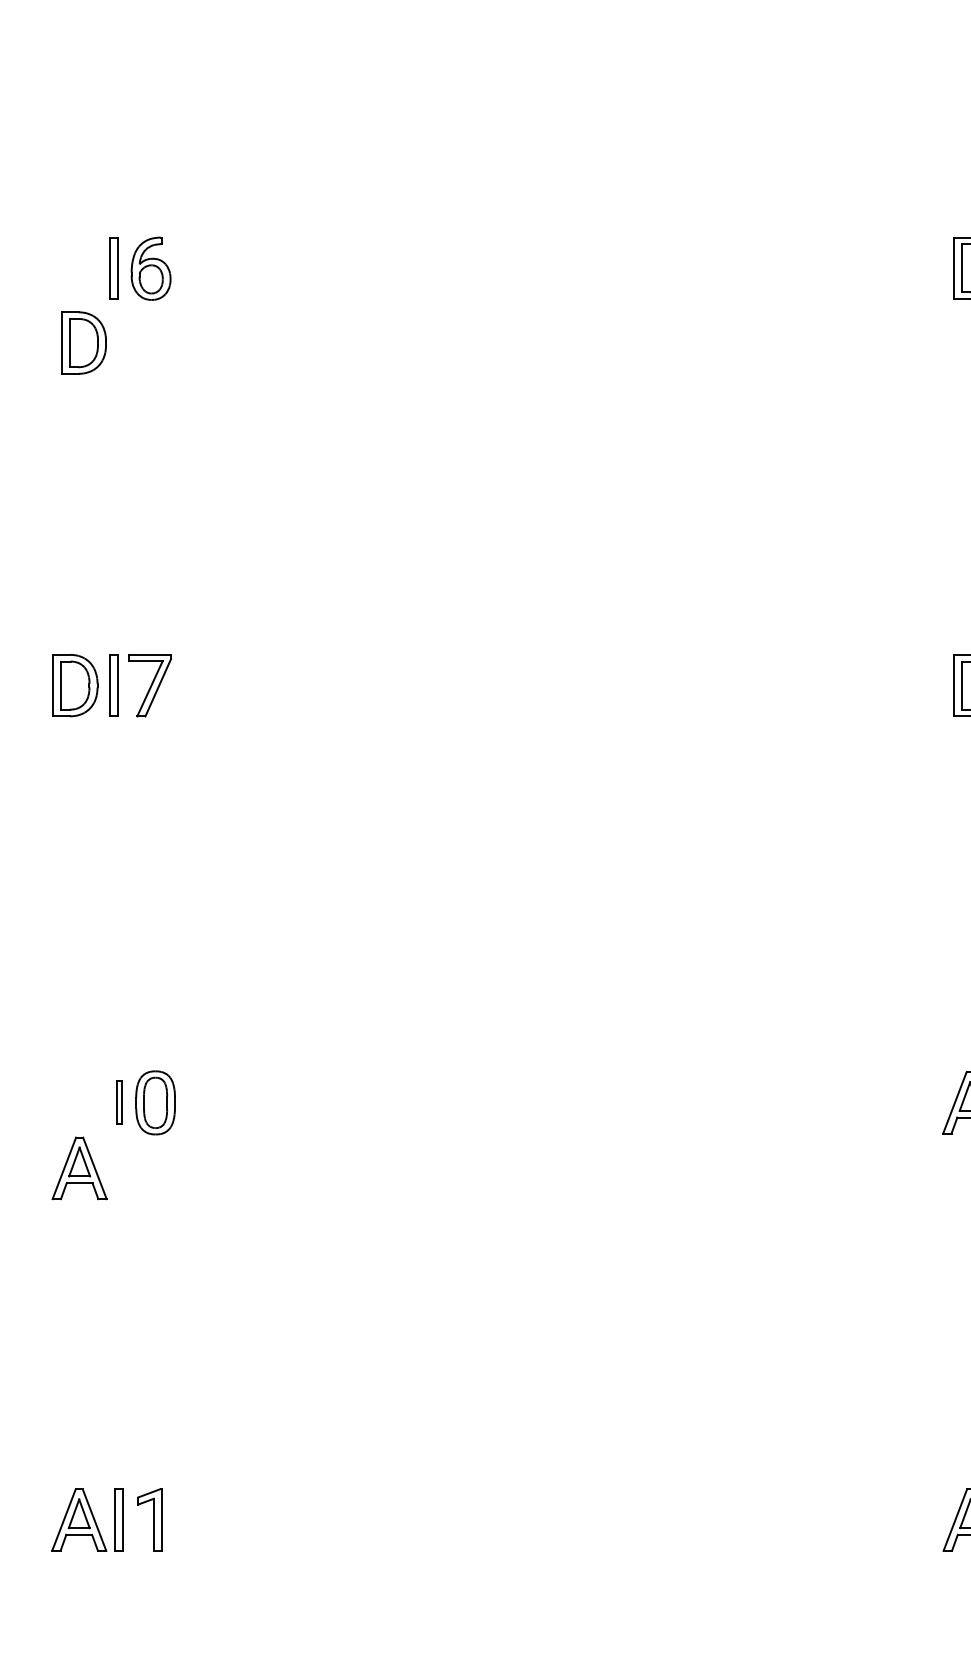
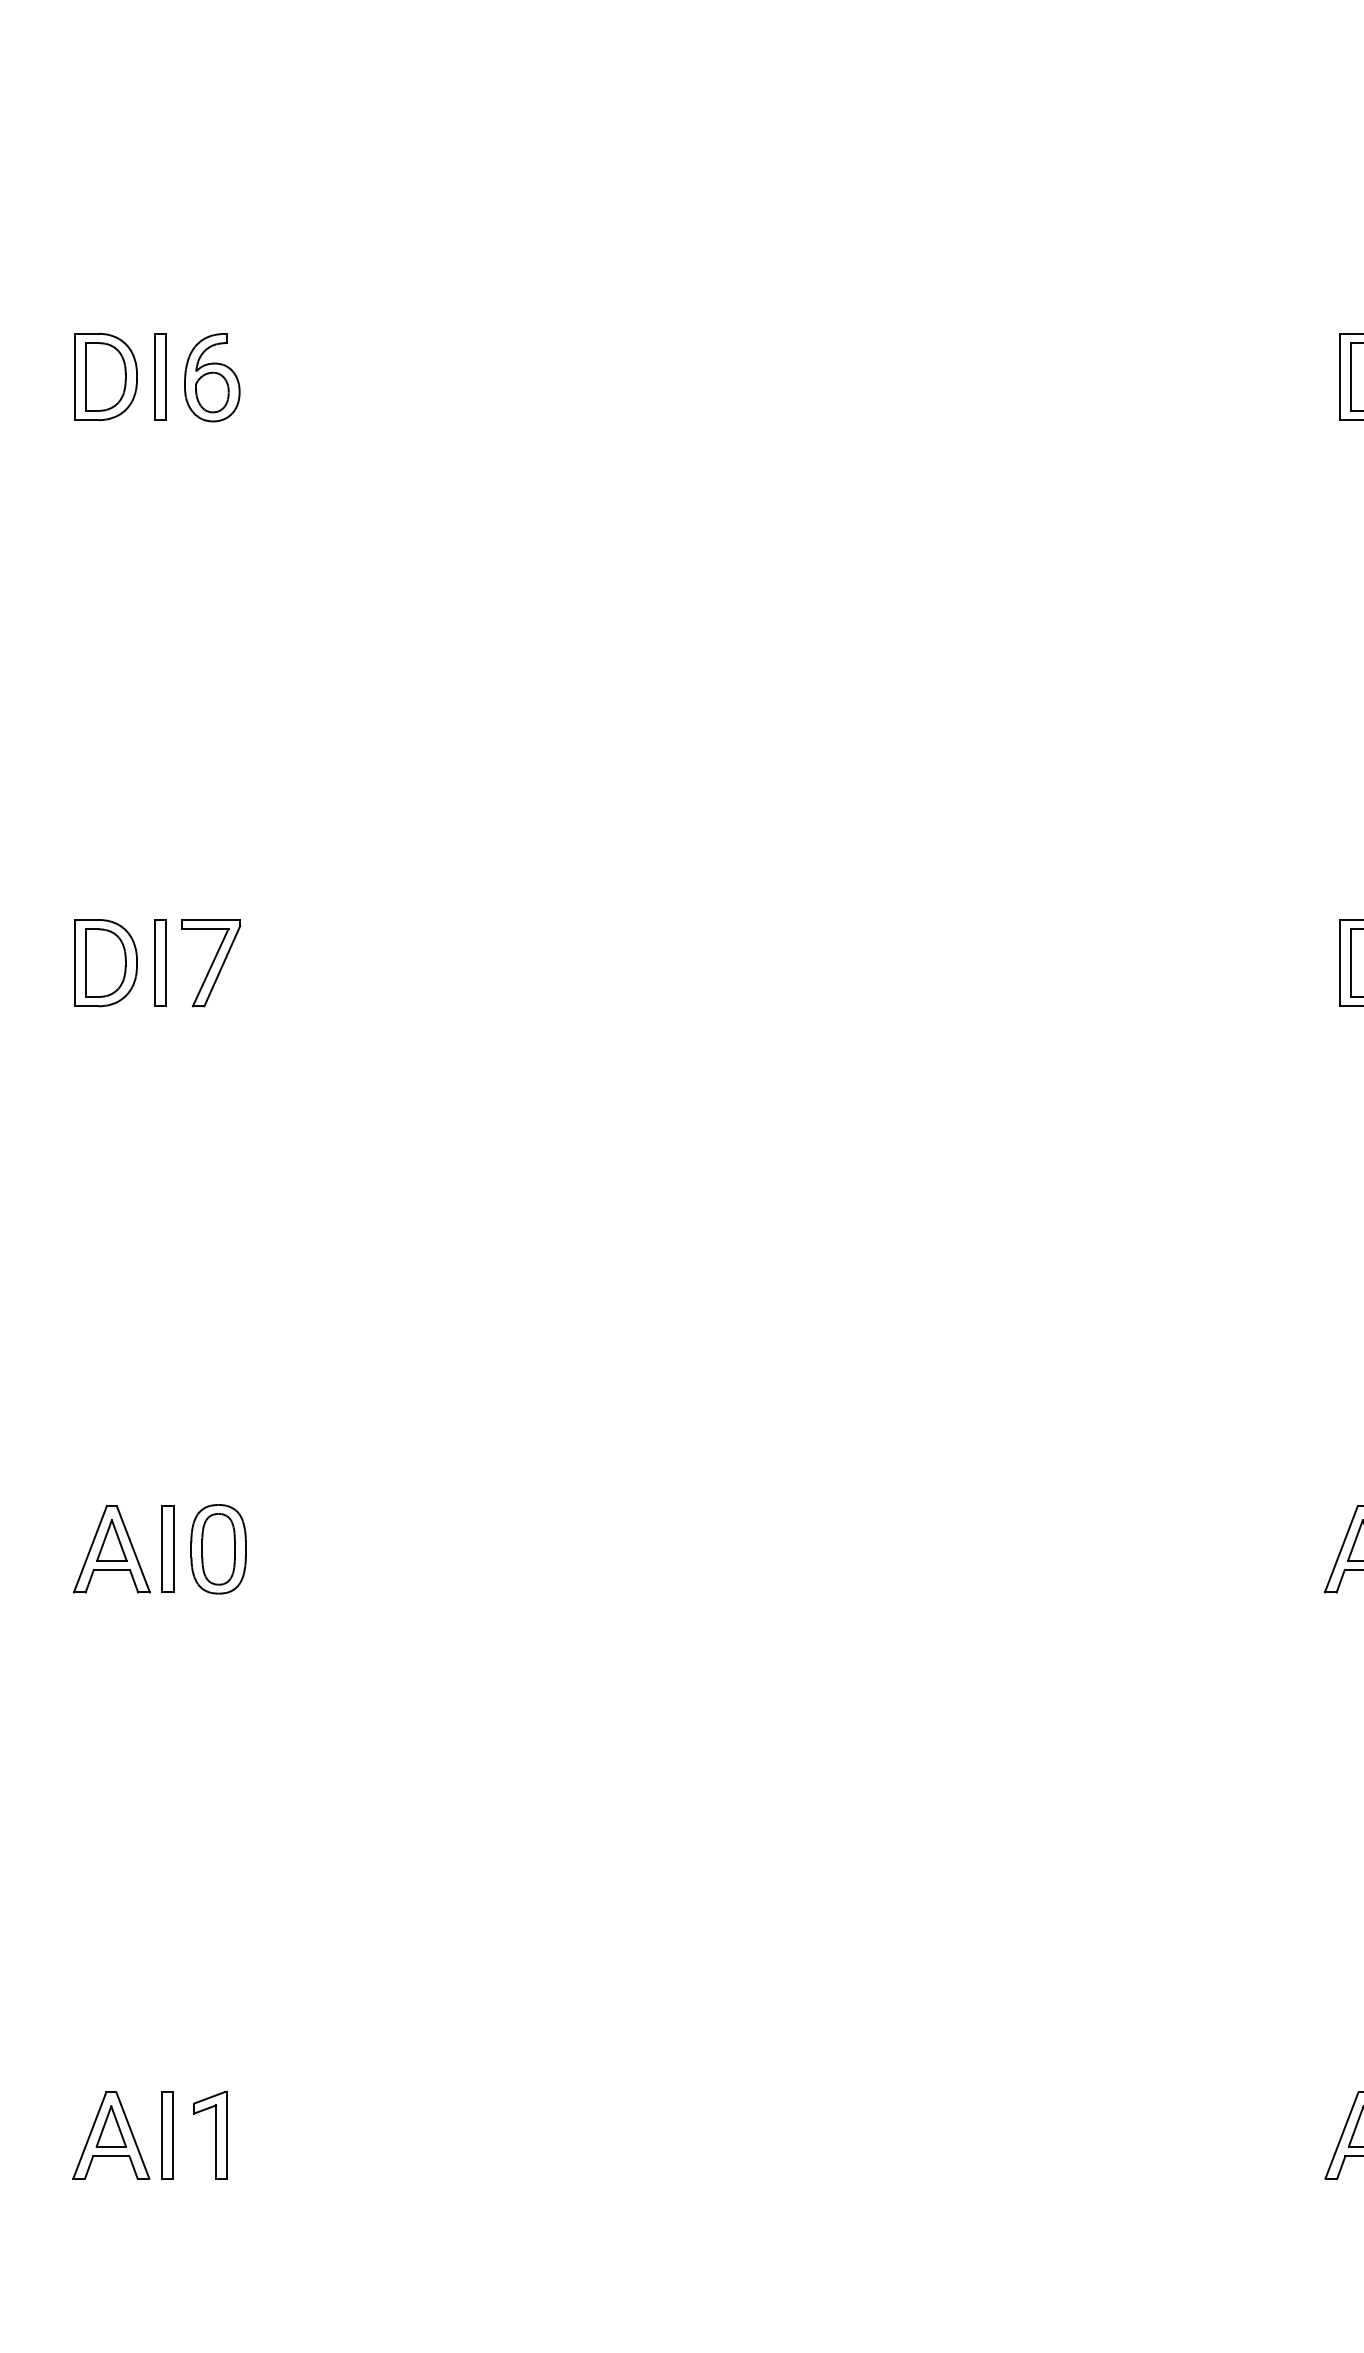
part: (83, 342) -> (105, 376), moved
part: (119, 1102) -> (167, 1548), size x1.43
part: (79, 1168) -> (111, 1549), moved

